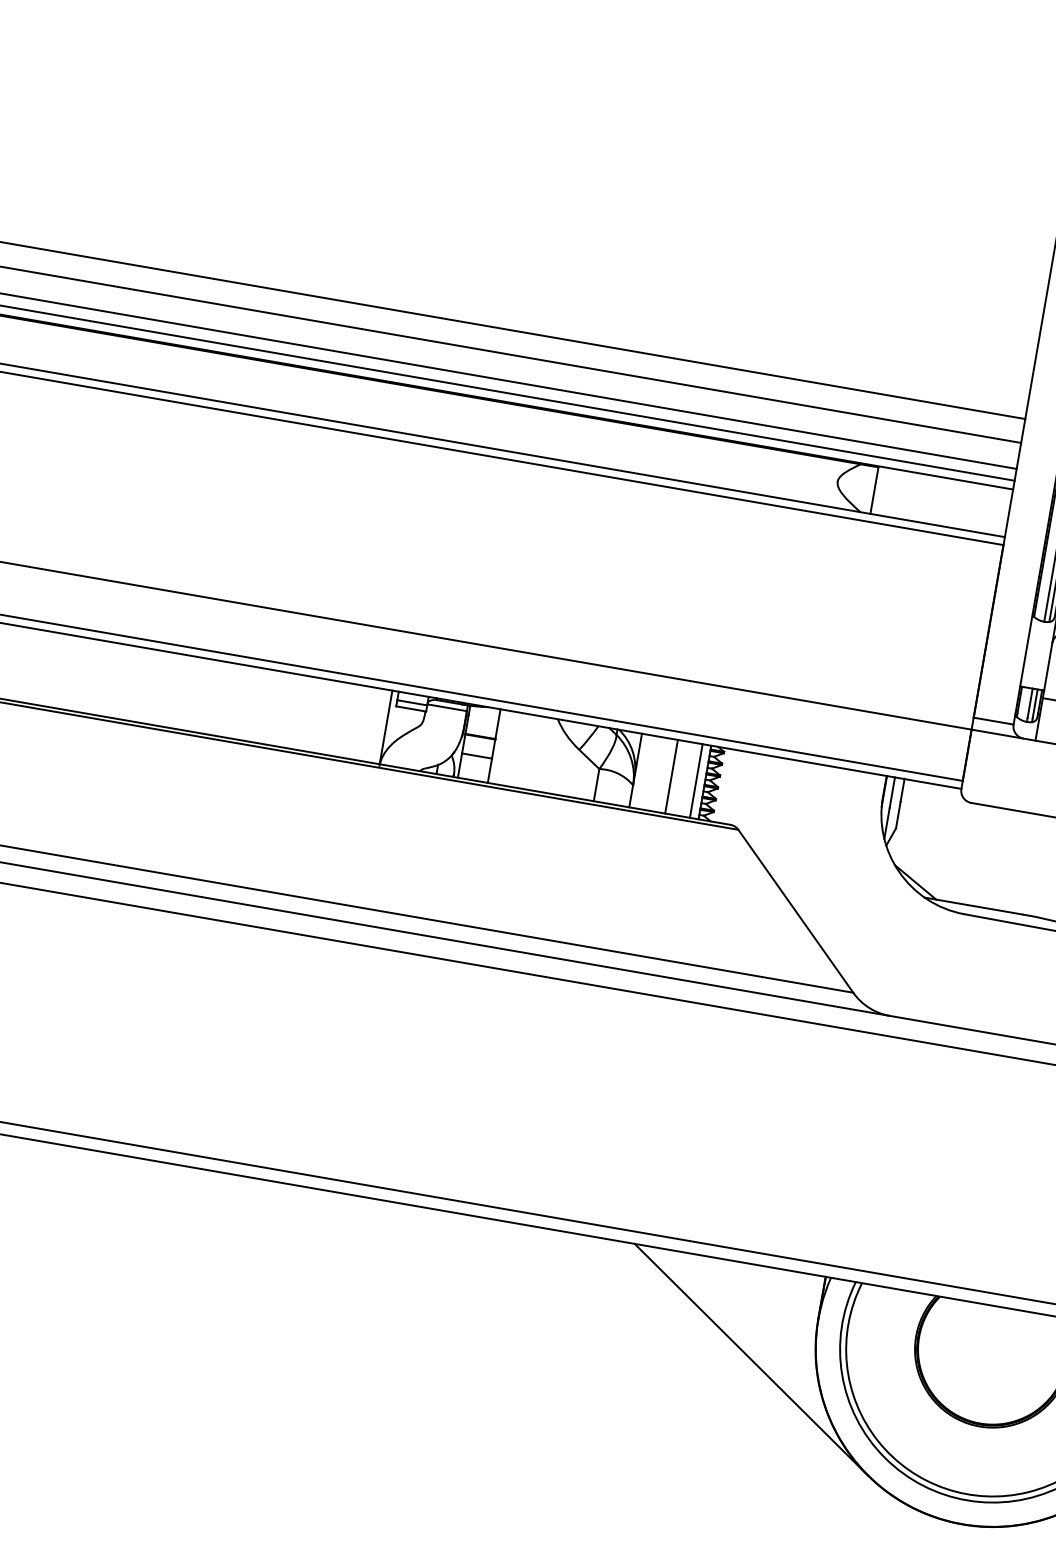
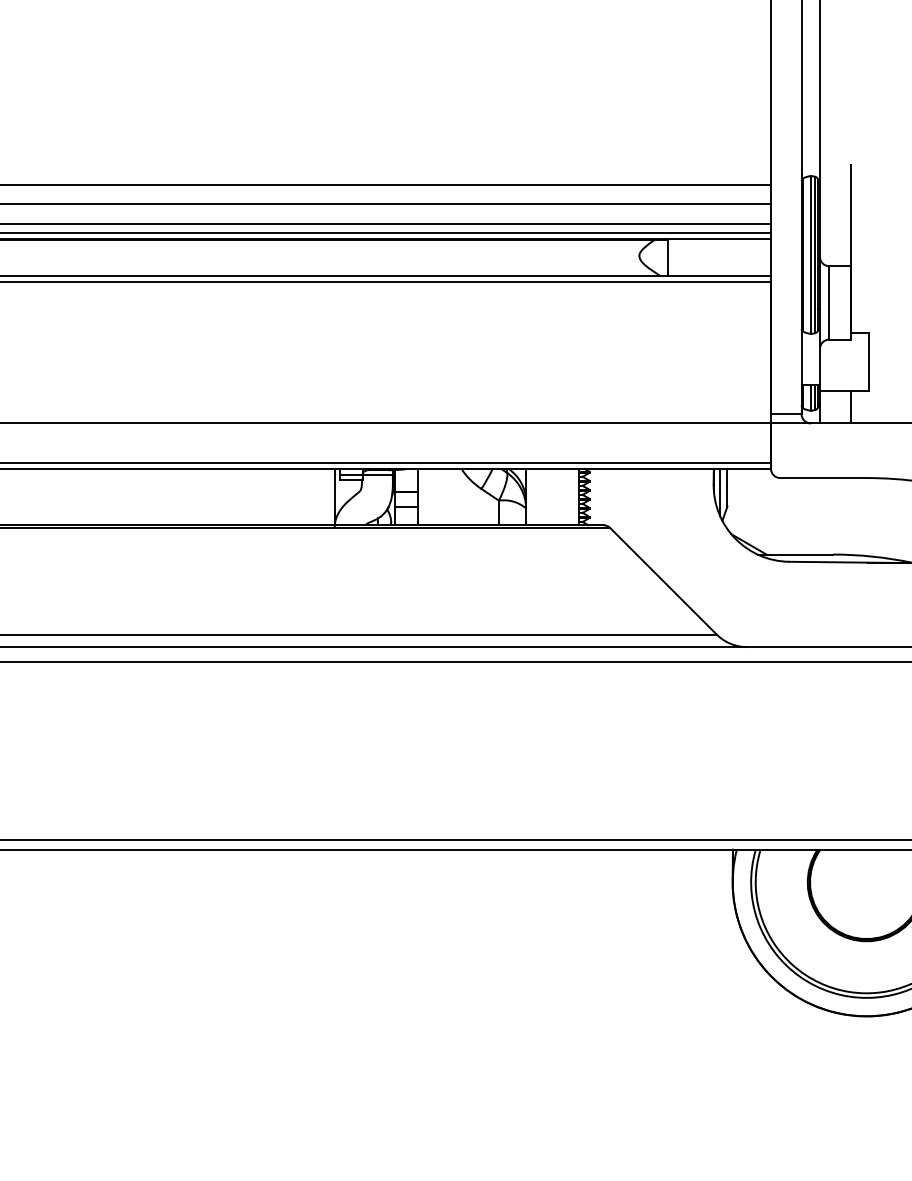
line: (671, 775) -> (553, 496), removed
line: (696, 780) -> (572, 496), removed
line: (750, 1359) -> (687, 920), removed

